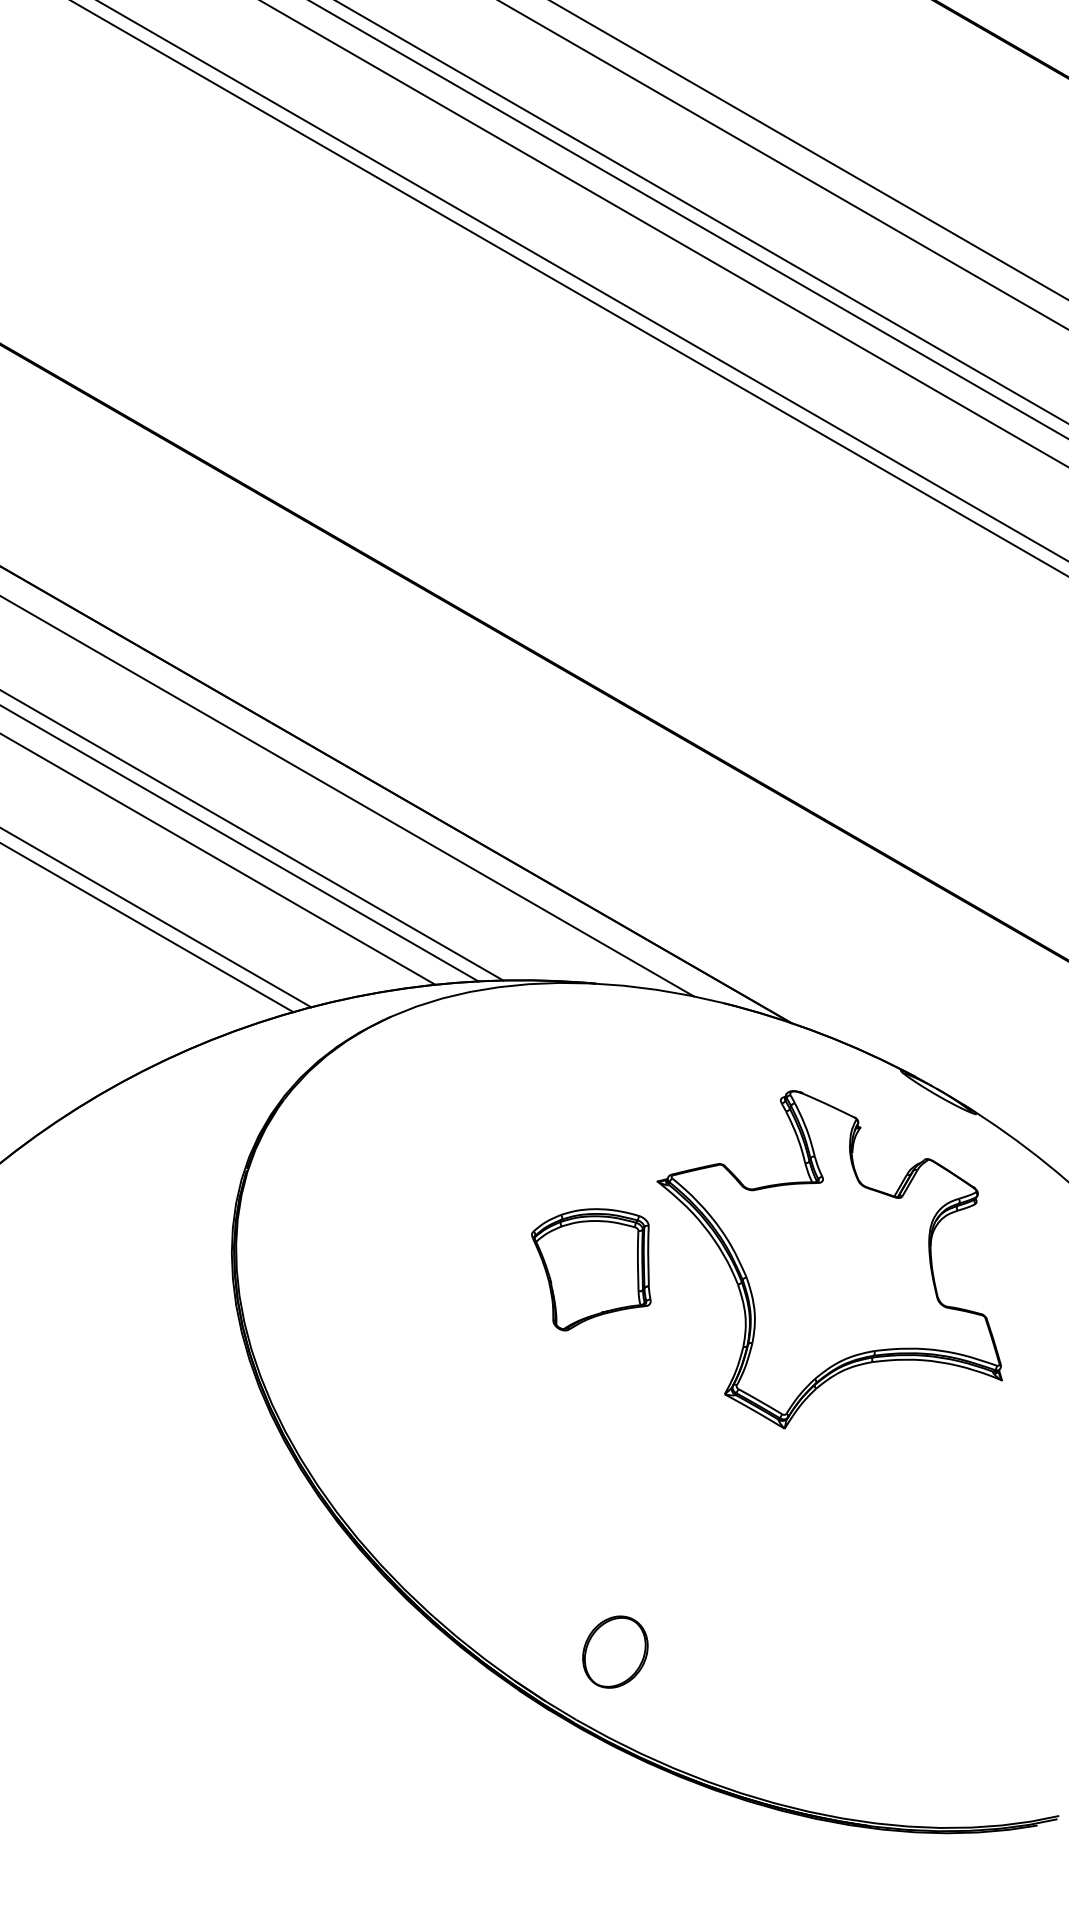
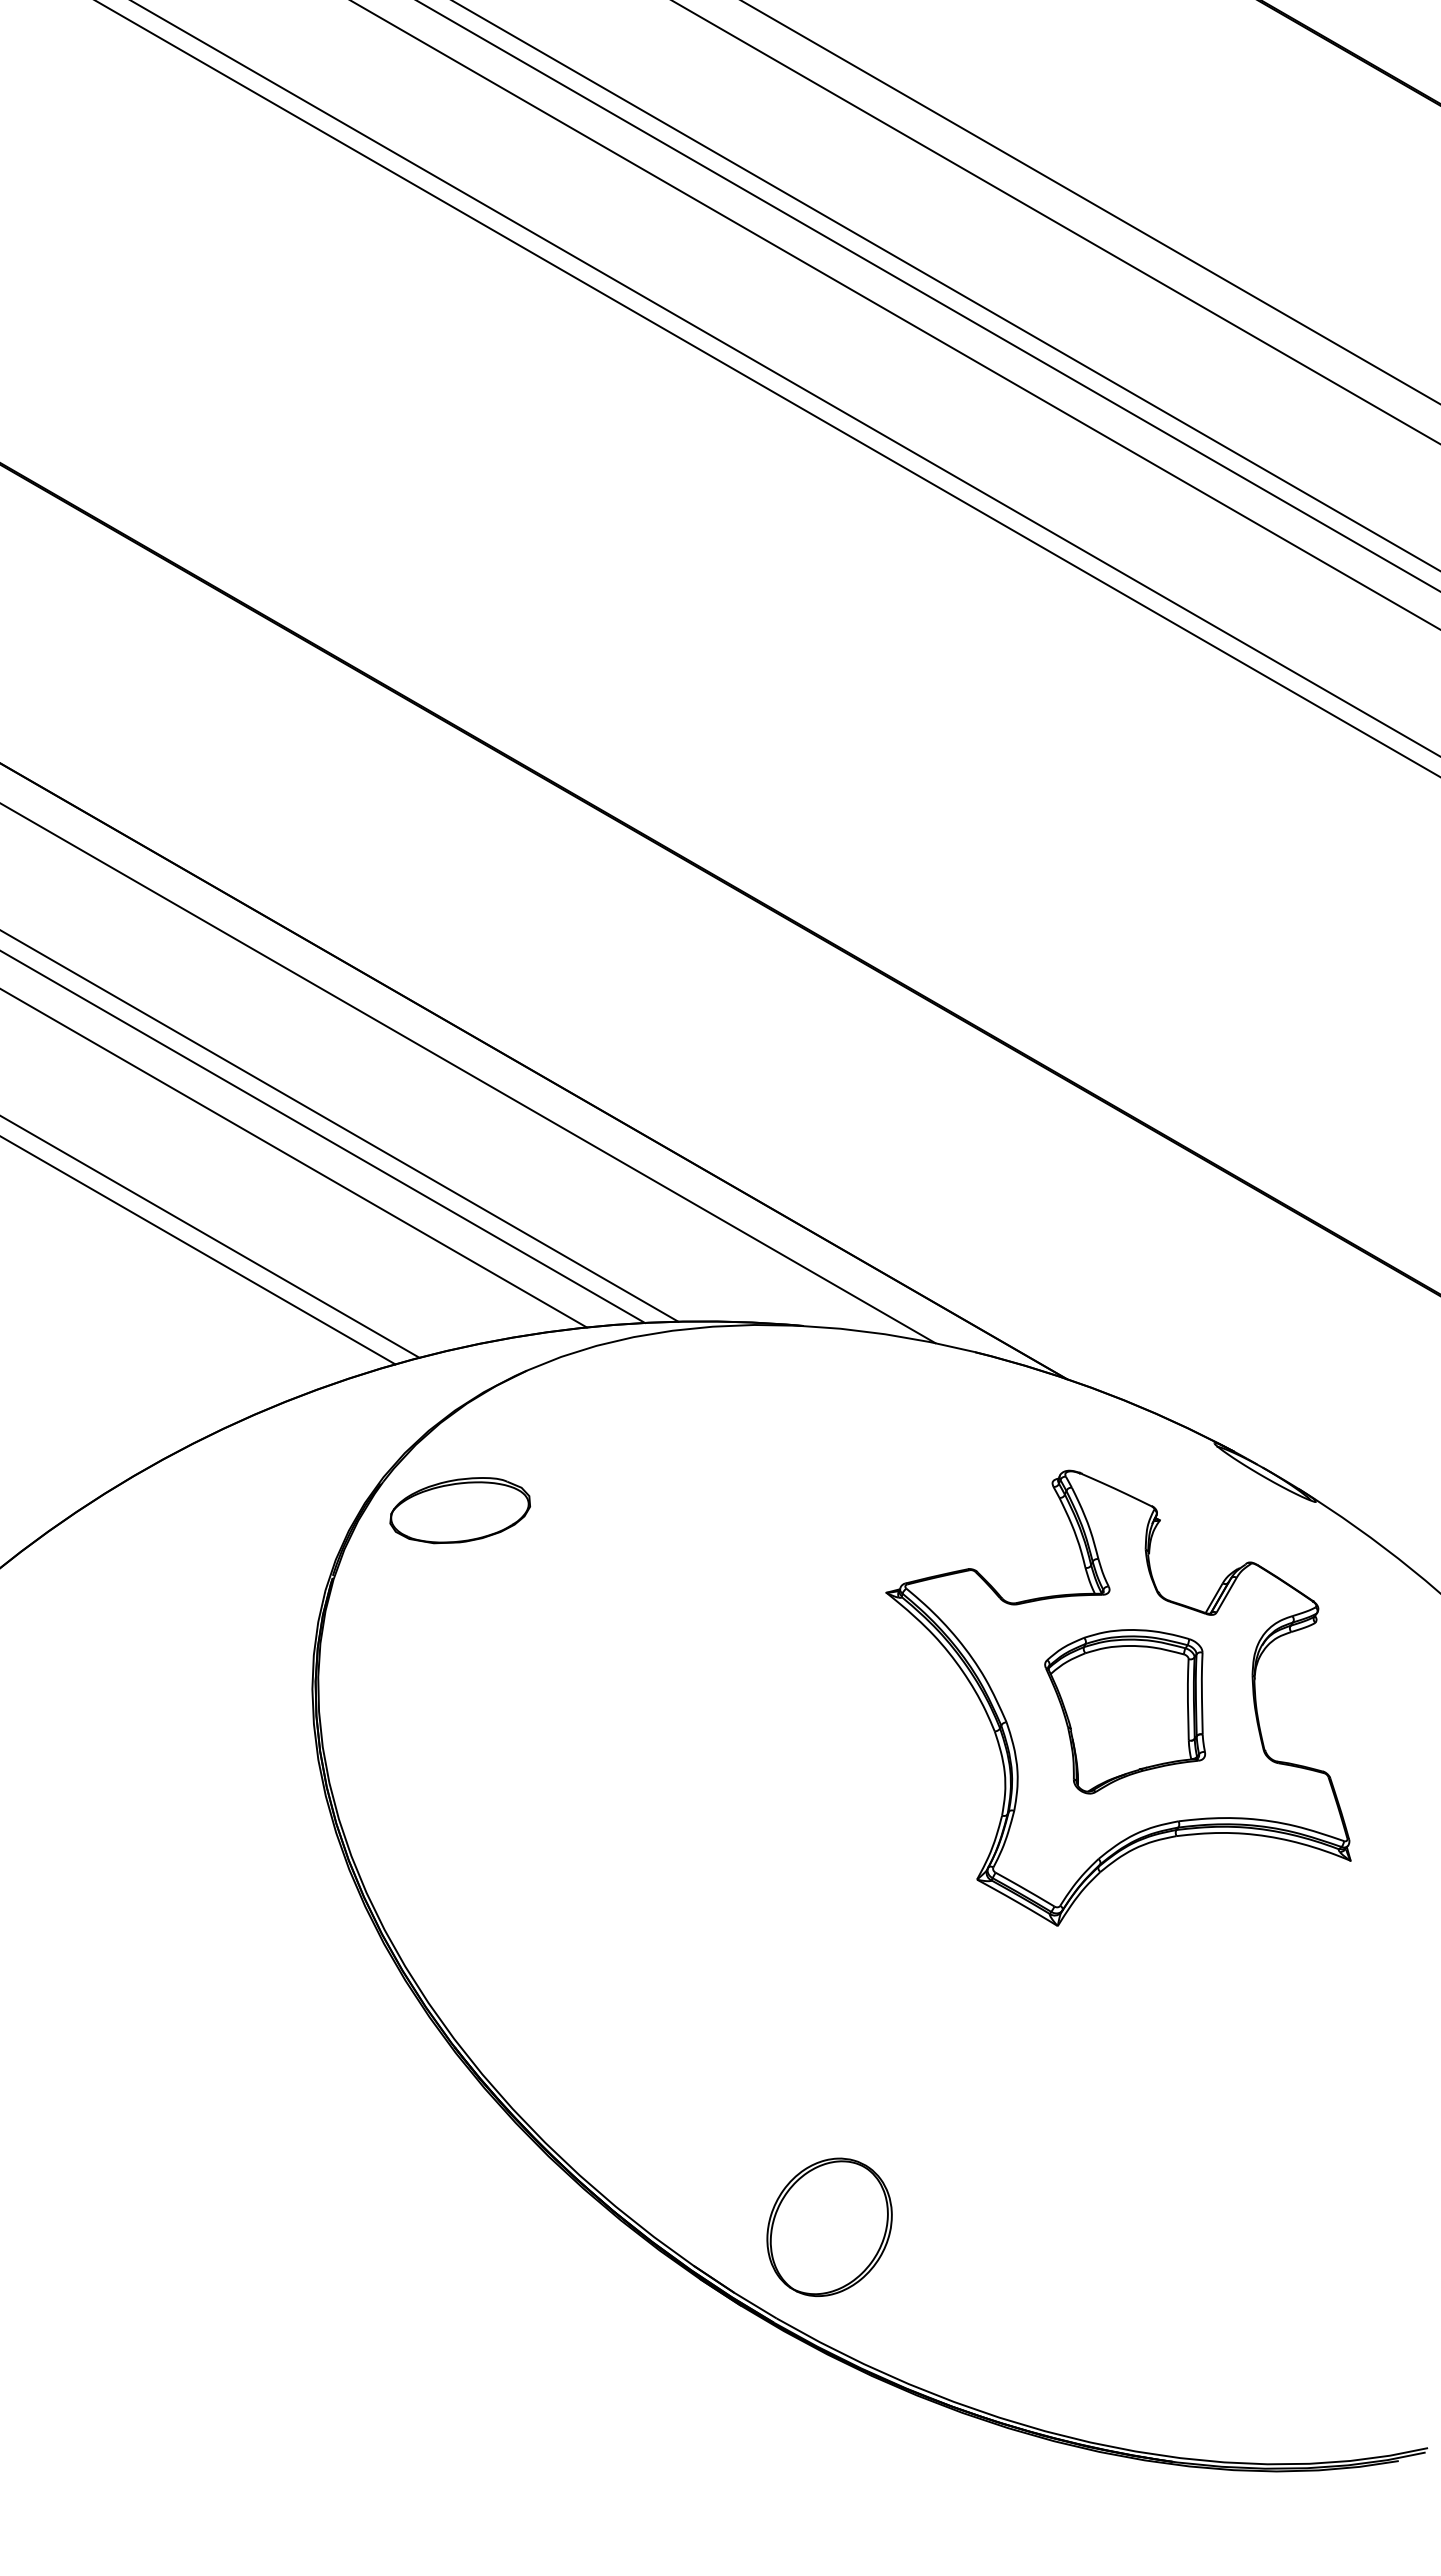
part: (340, 1120) -> (459, 1510), added
part: (590, 1269) -> (1124, 1711), moved
part: (615, 1651) -> (829, 2226), size x1.43

